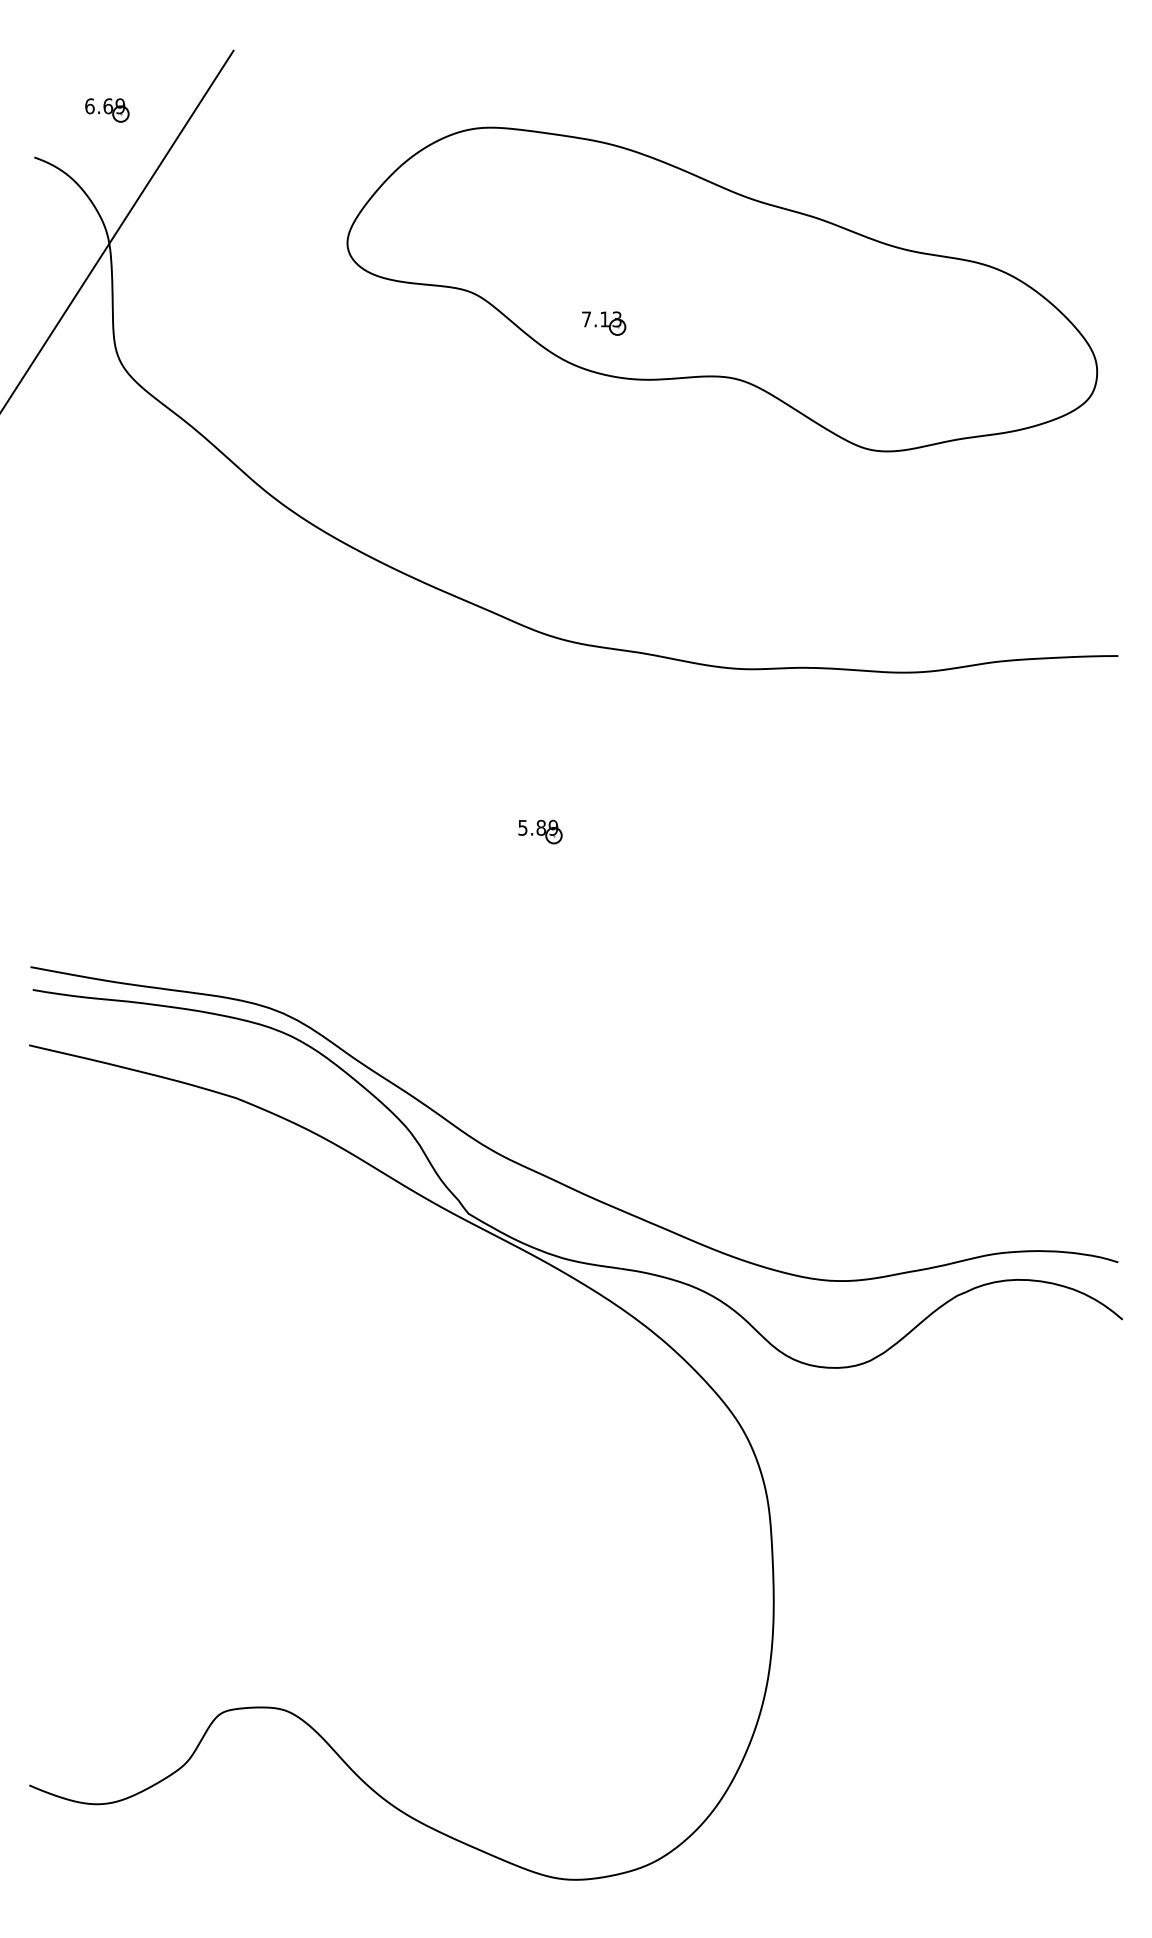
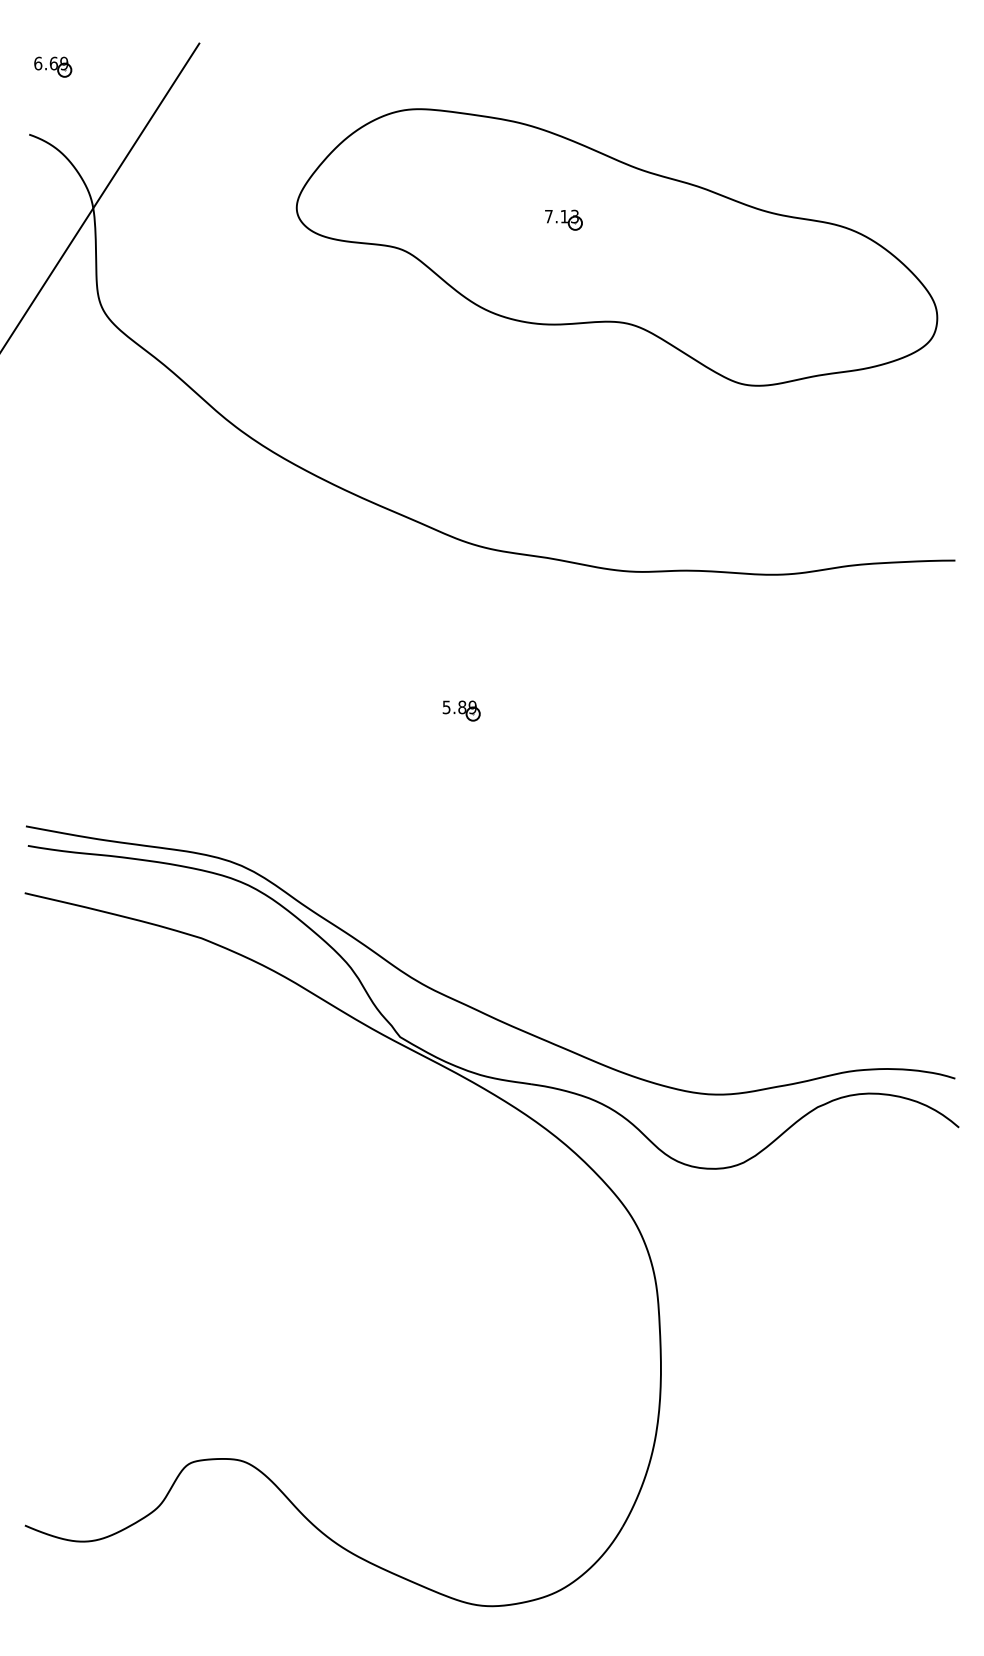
part: (107, 110) -> (53, 67), moved
part: (604, 323) -> (564, 220), moved

